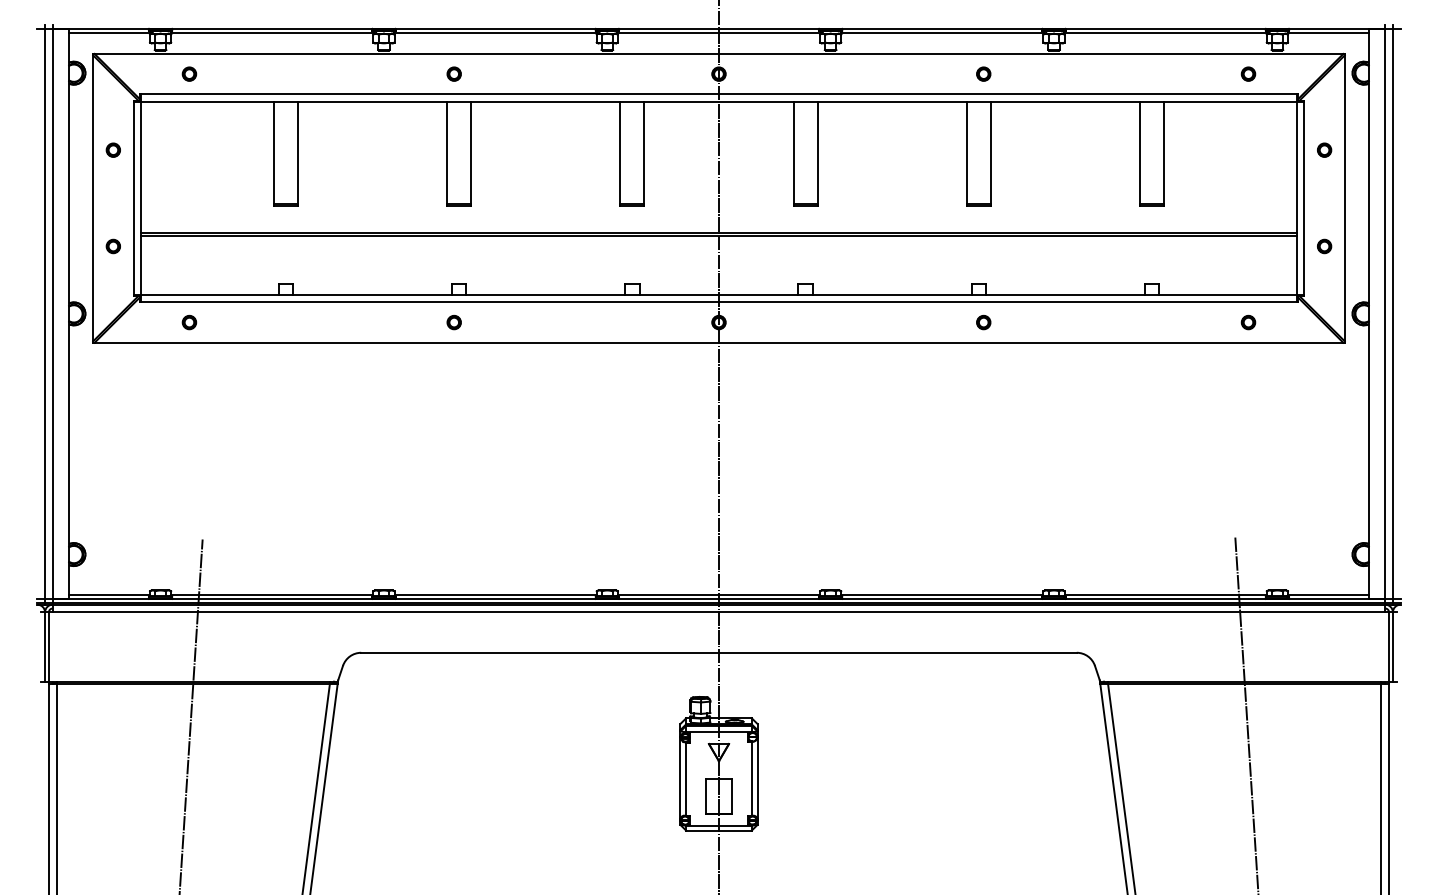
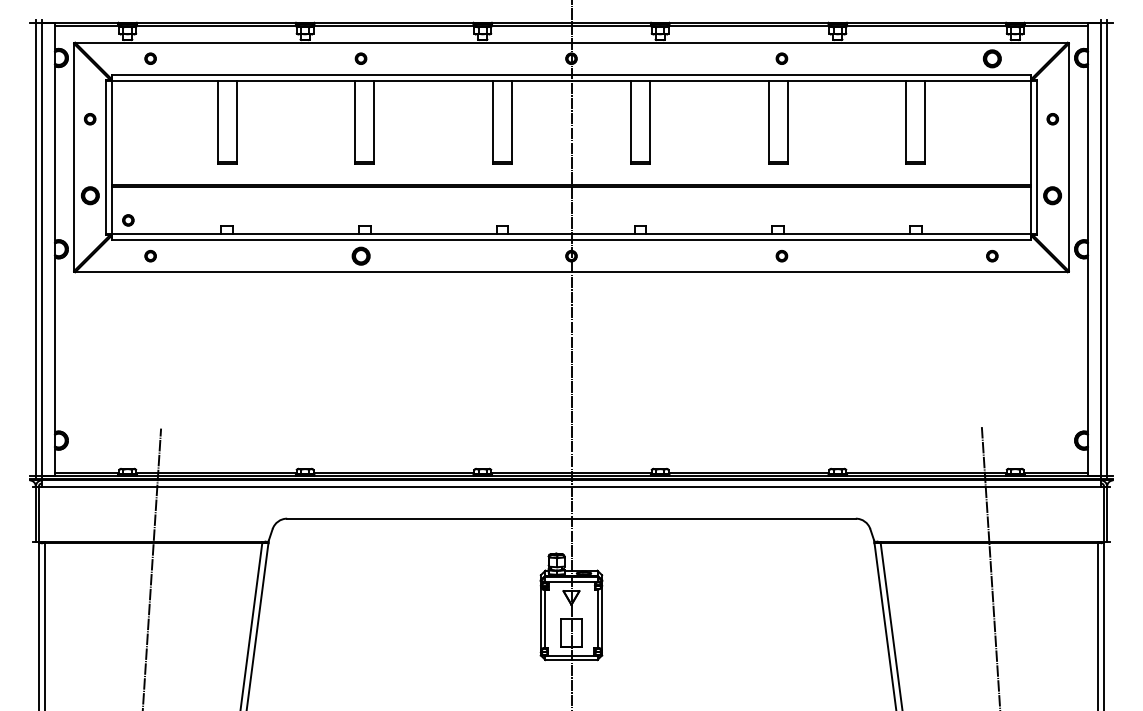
part: (1248, 73) -> (992, 58), size x1.6
part: (112, 246) -> (89, 195), size x1.6
part: (1324, 246) -> (1052, 195), size x1.6
part: (161, 277) -> (128, 220), added
part: (453, 322) -> (360, 256), size x1.6

